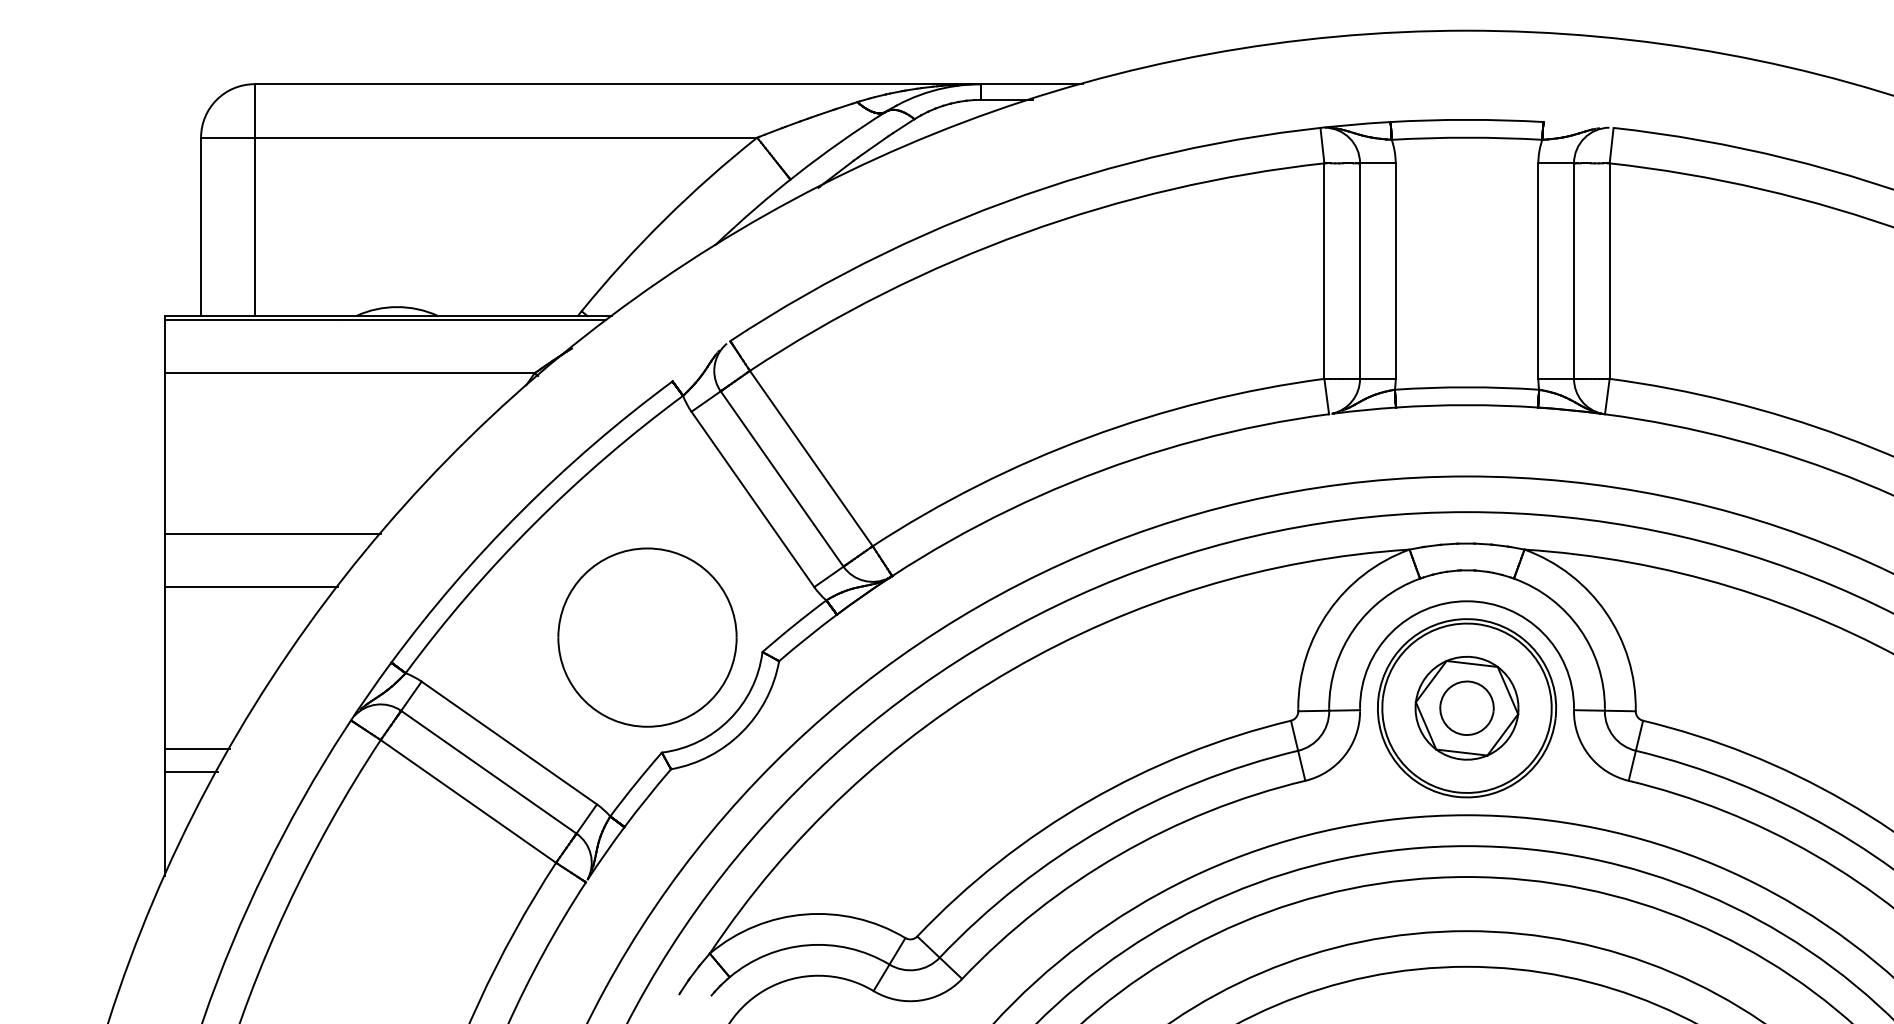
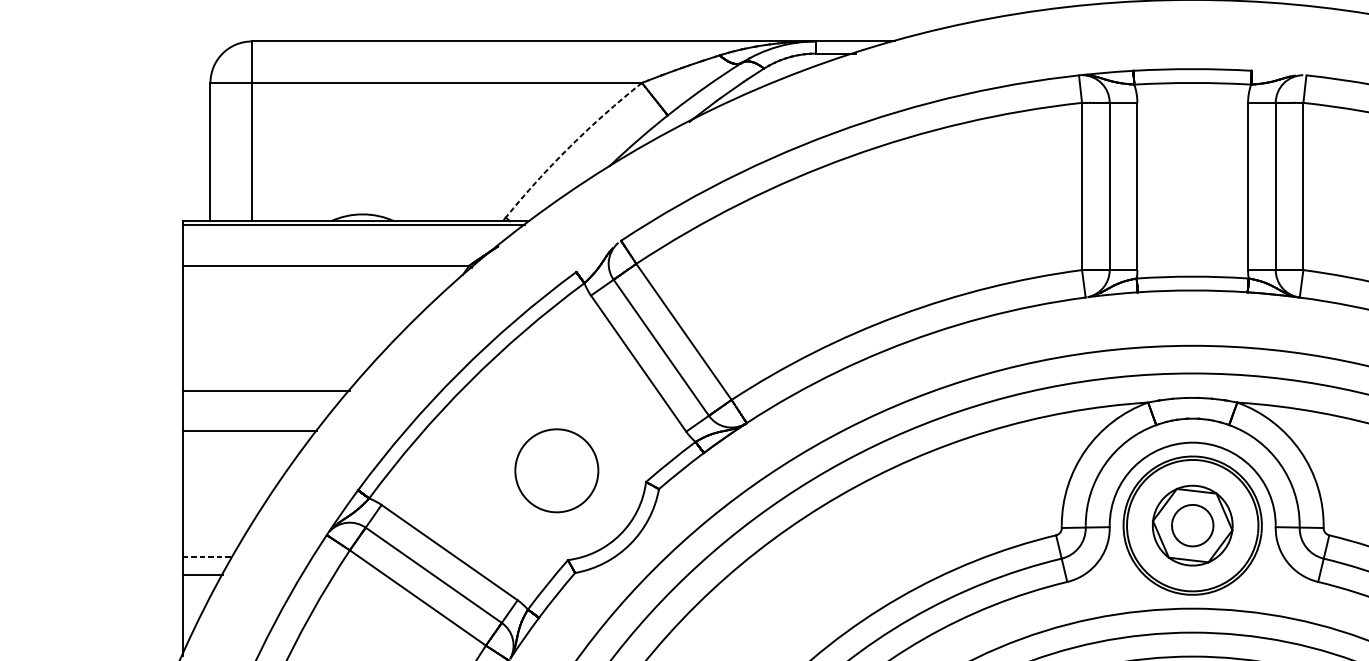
arc: (664, 219) -> (570, 146), solid -> dashed
part: (647, 637) -> (556, 470), size x0.6
line: (198, 748) -> (208, 556), solid -> dashed

